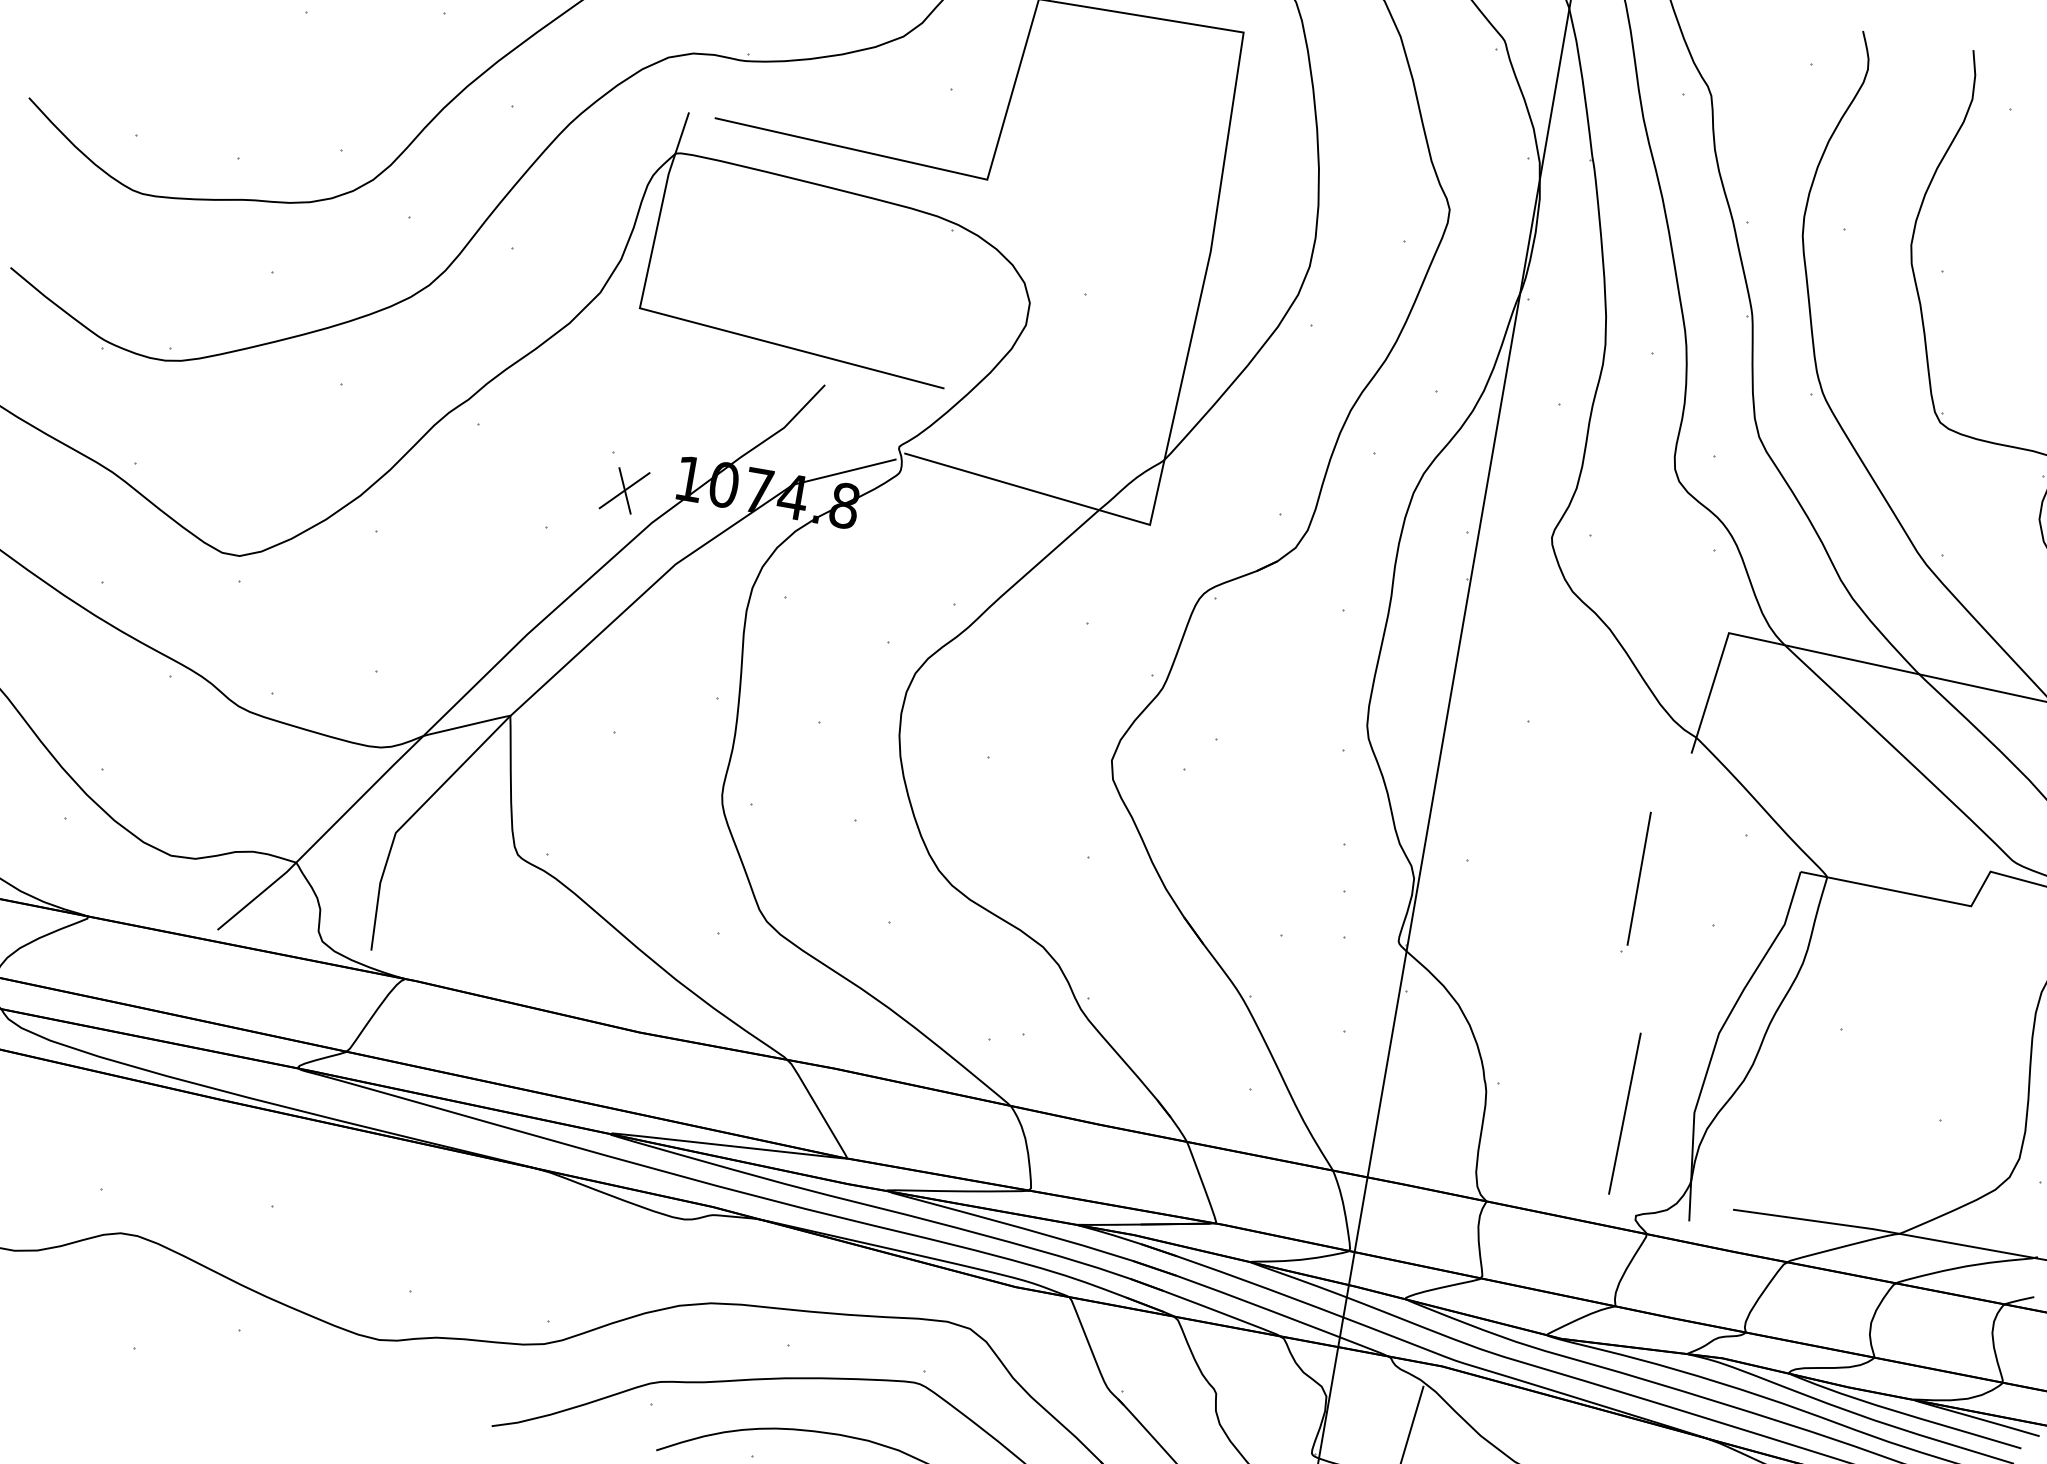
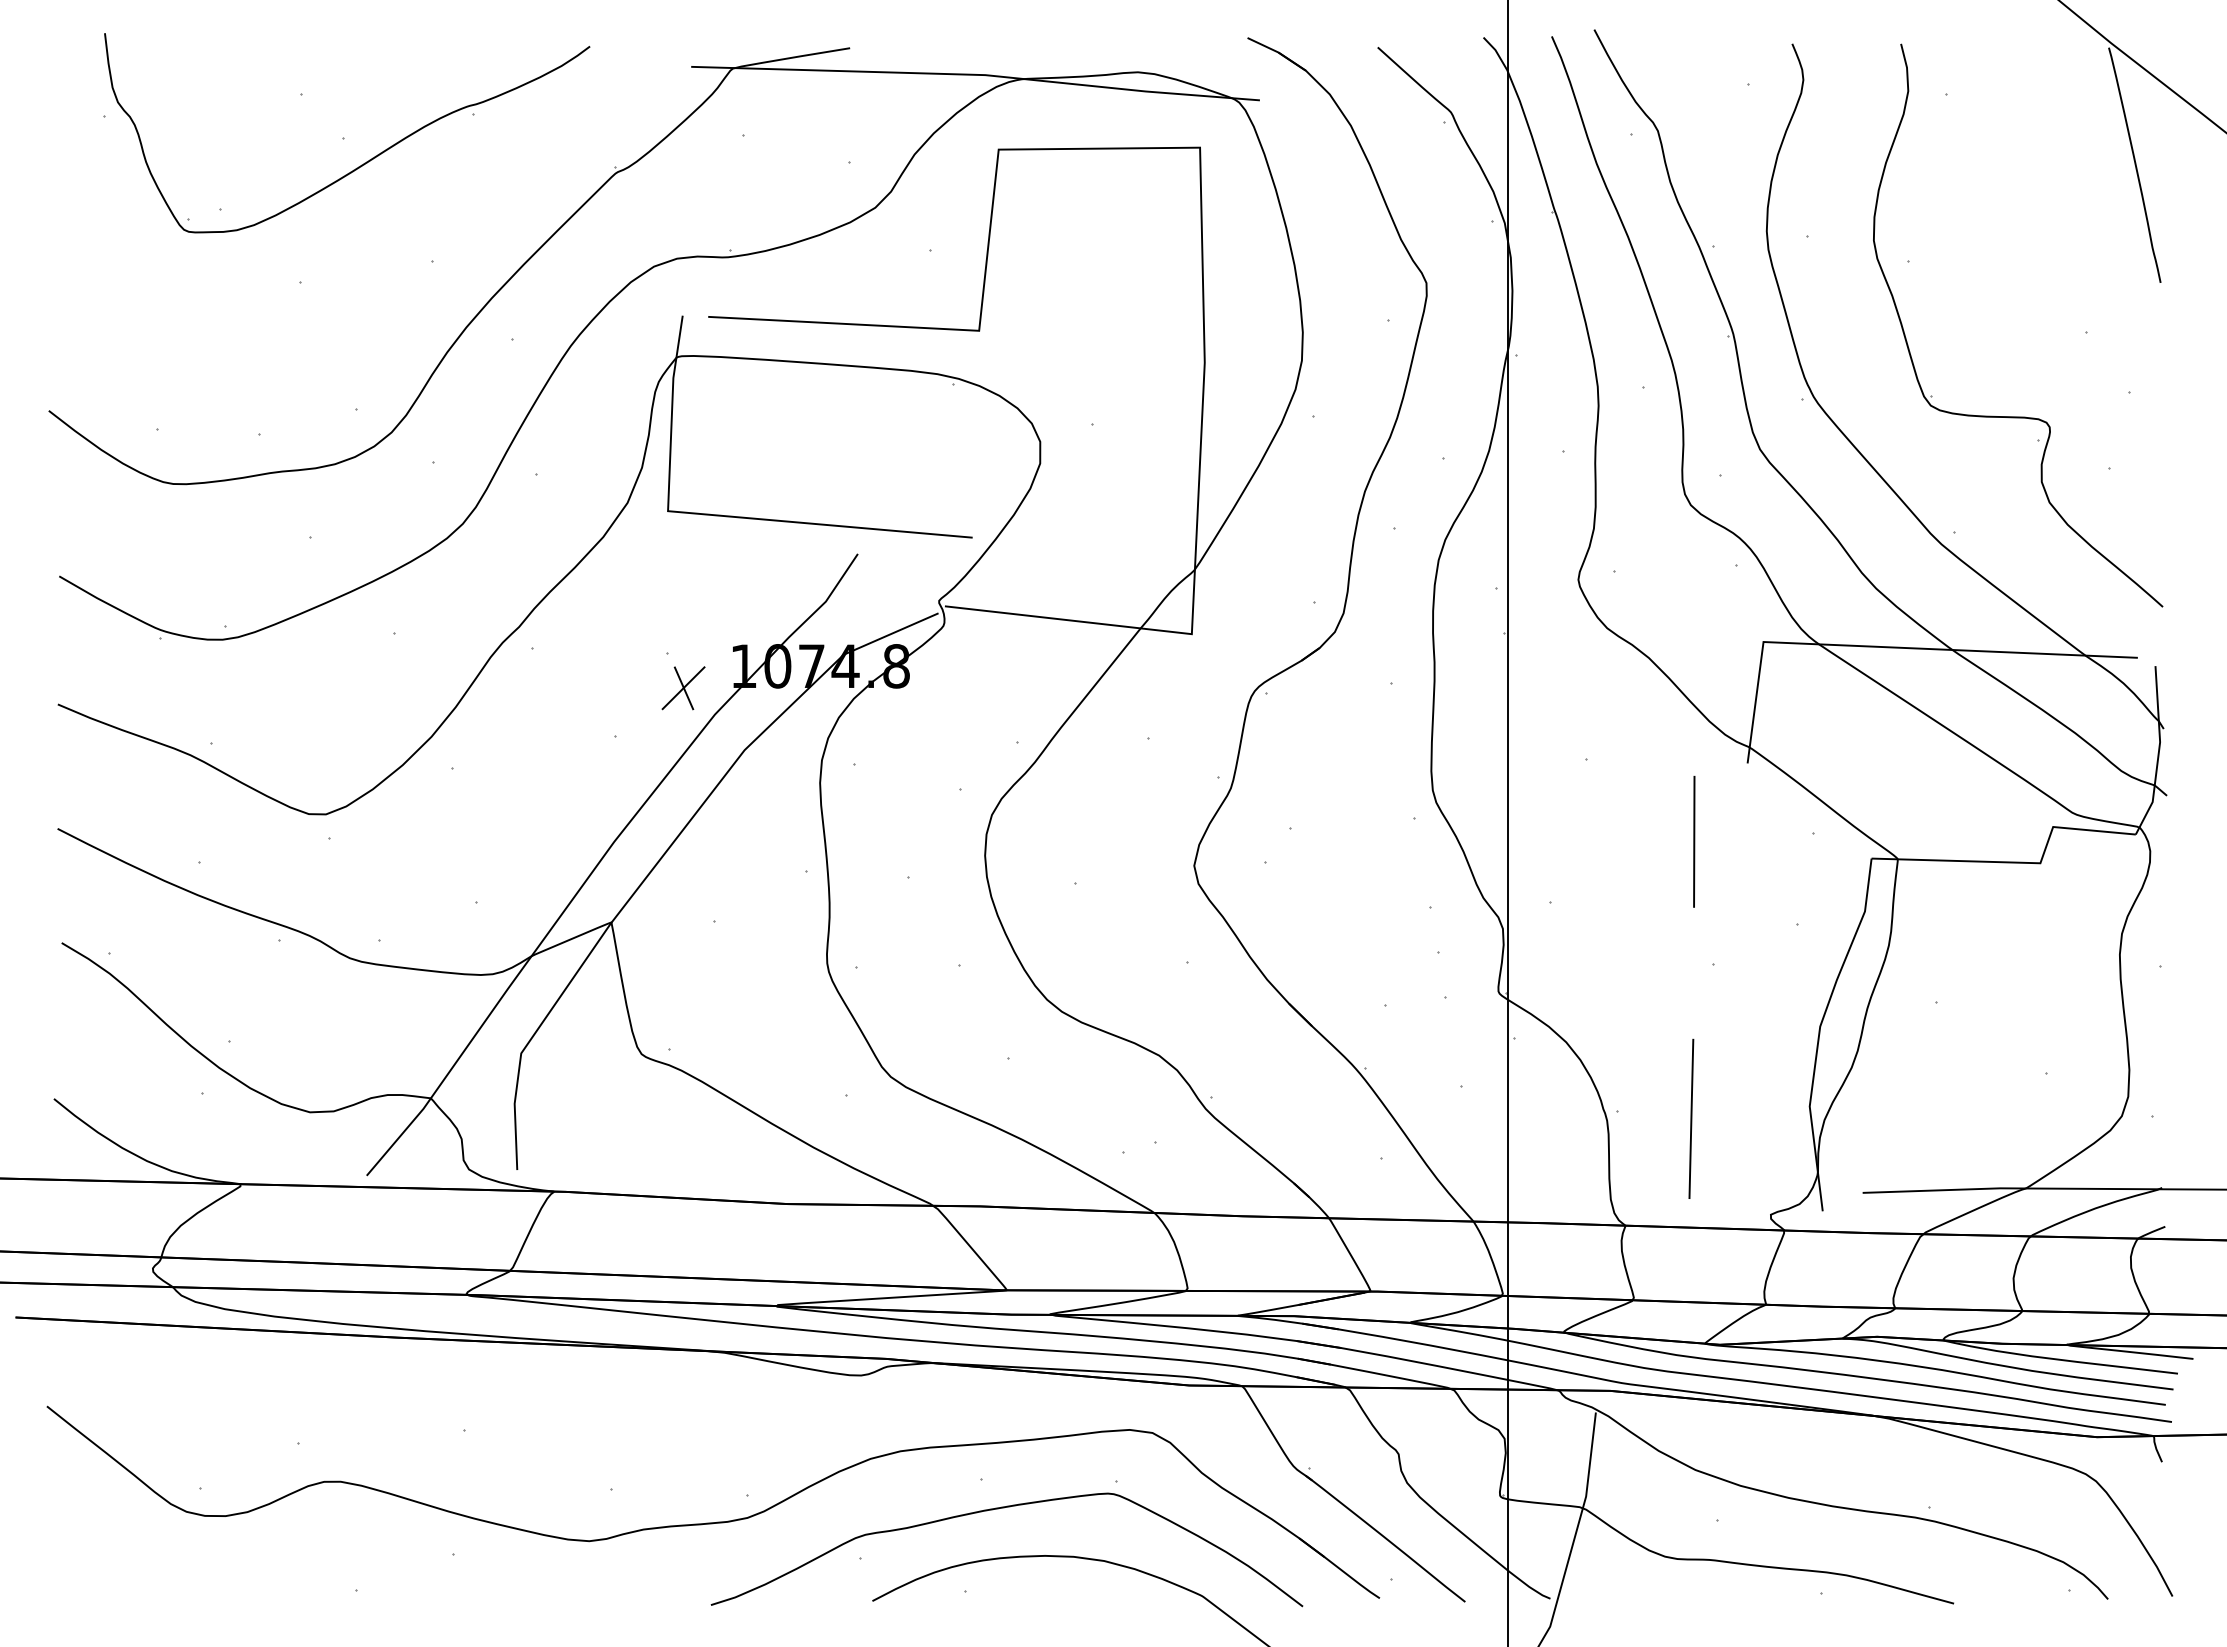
line: (1639, 878) -> (1694, 841), moved
line: (1625, 1113) -> (1691, 1118), moved

